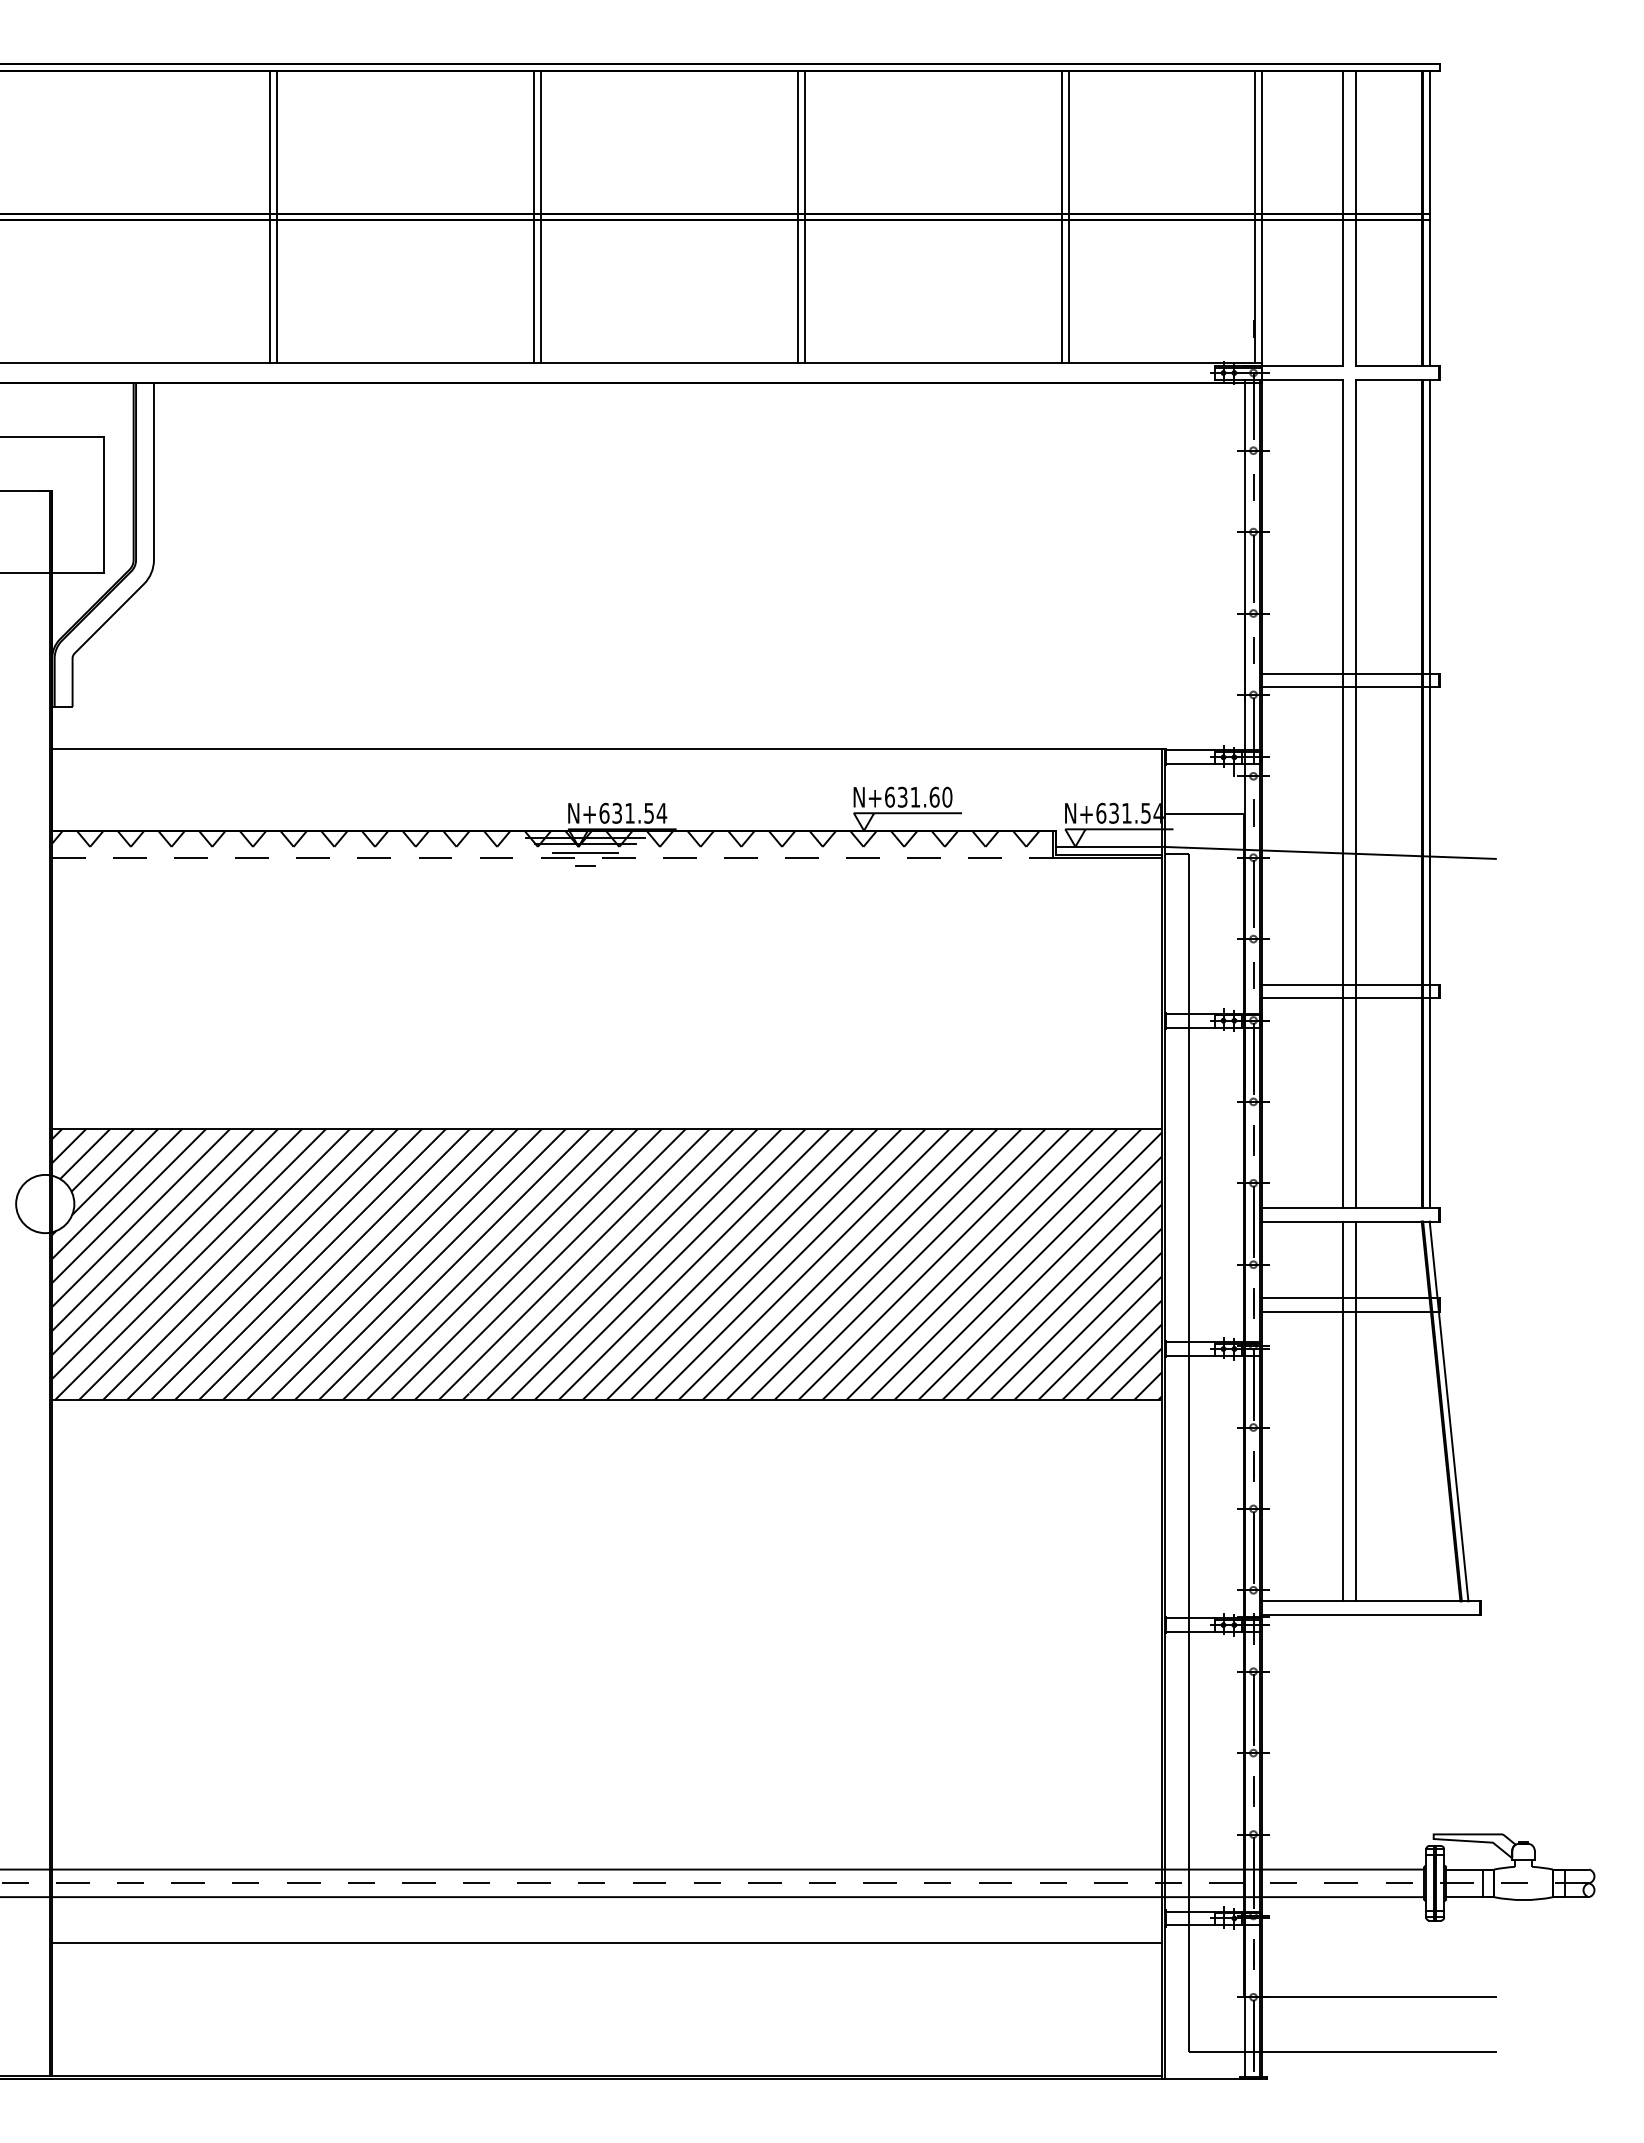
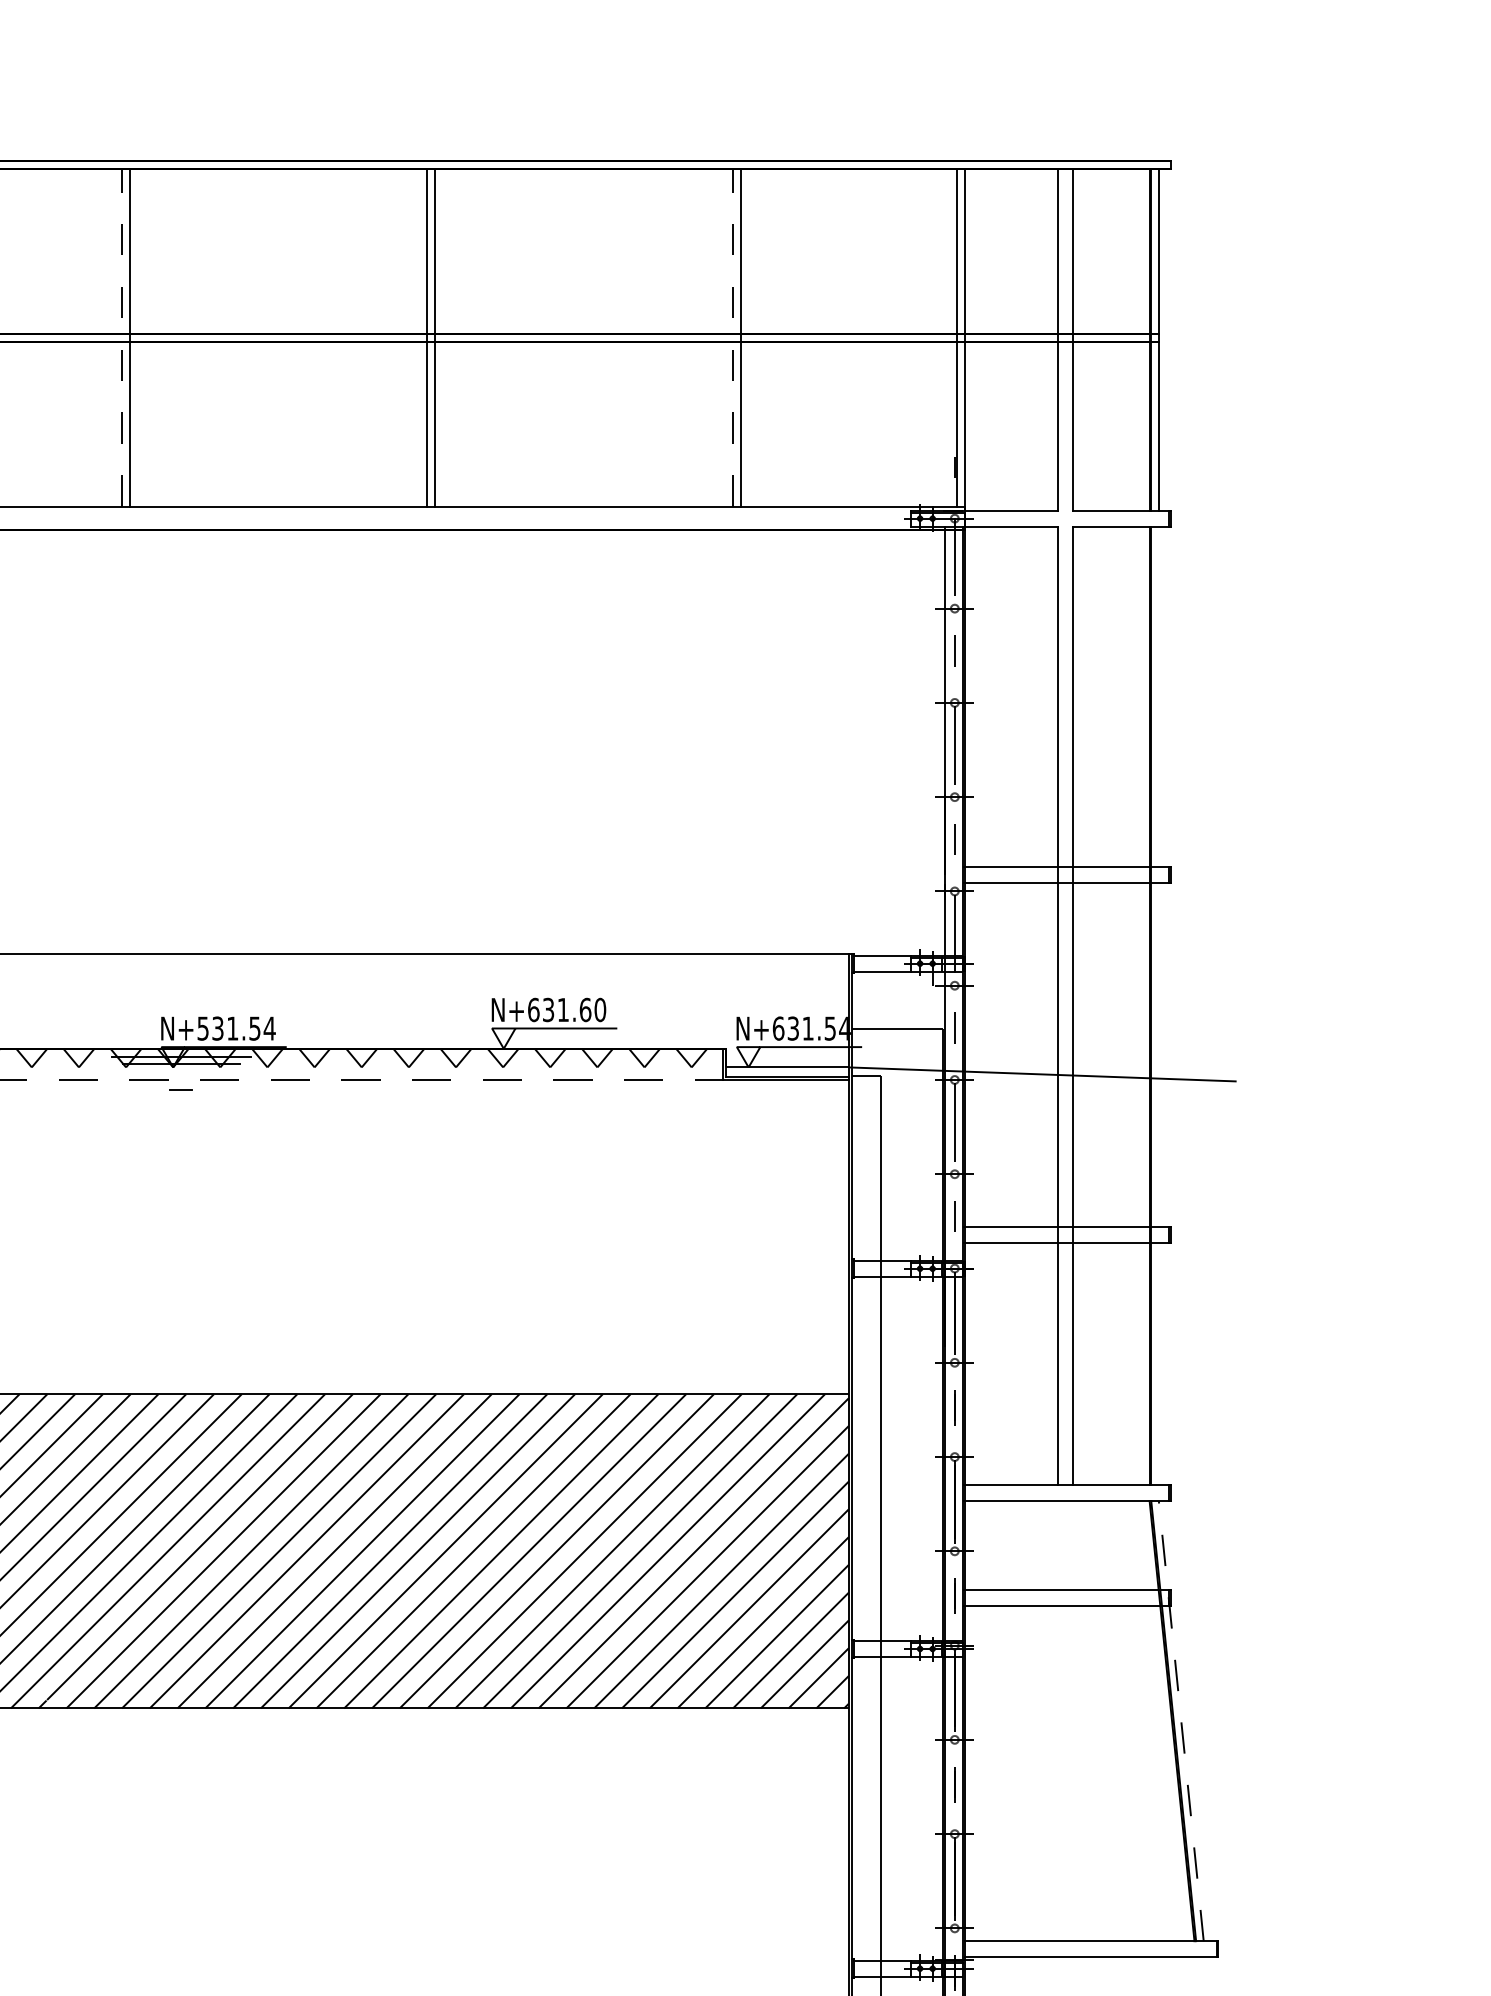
line: (533, 216) -> (120, 337), solid -> dashed
line: (1061, 216) -> (732, 337), solid -> dashed
line: (1429, 793) -> (1158, 1005), removed
text: (604, 812) -> (203, 1027), N+631.54 -> N+531.54
line: (585, 853) -> (181, 1075), removed
line: (1342, 1411) -> (1057, 1721), removed
line: (1355, 1411) -> (1072, 1721), removed
line: (1449, 1411) -> (1181, 1721), solid -> dashed

